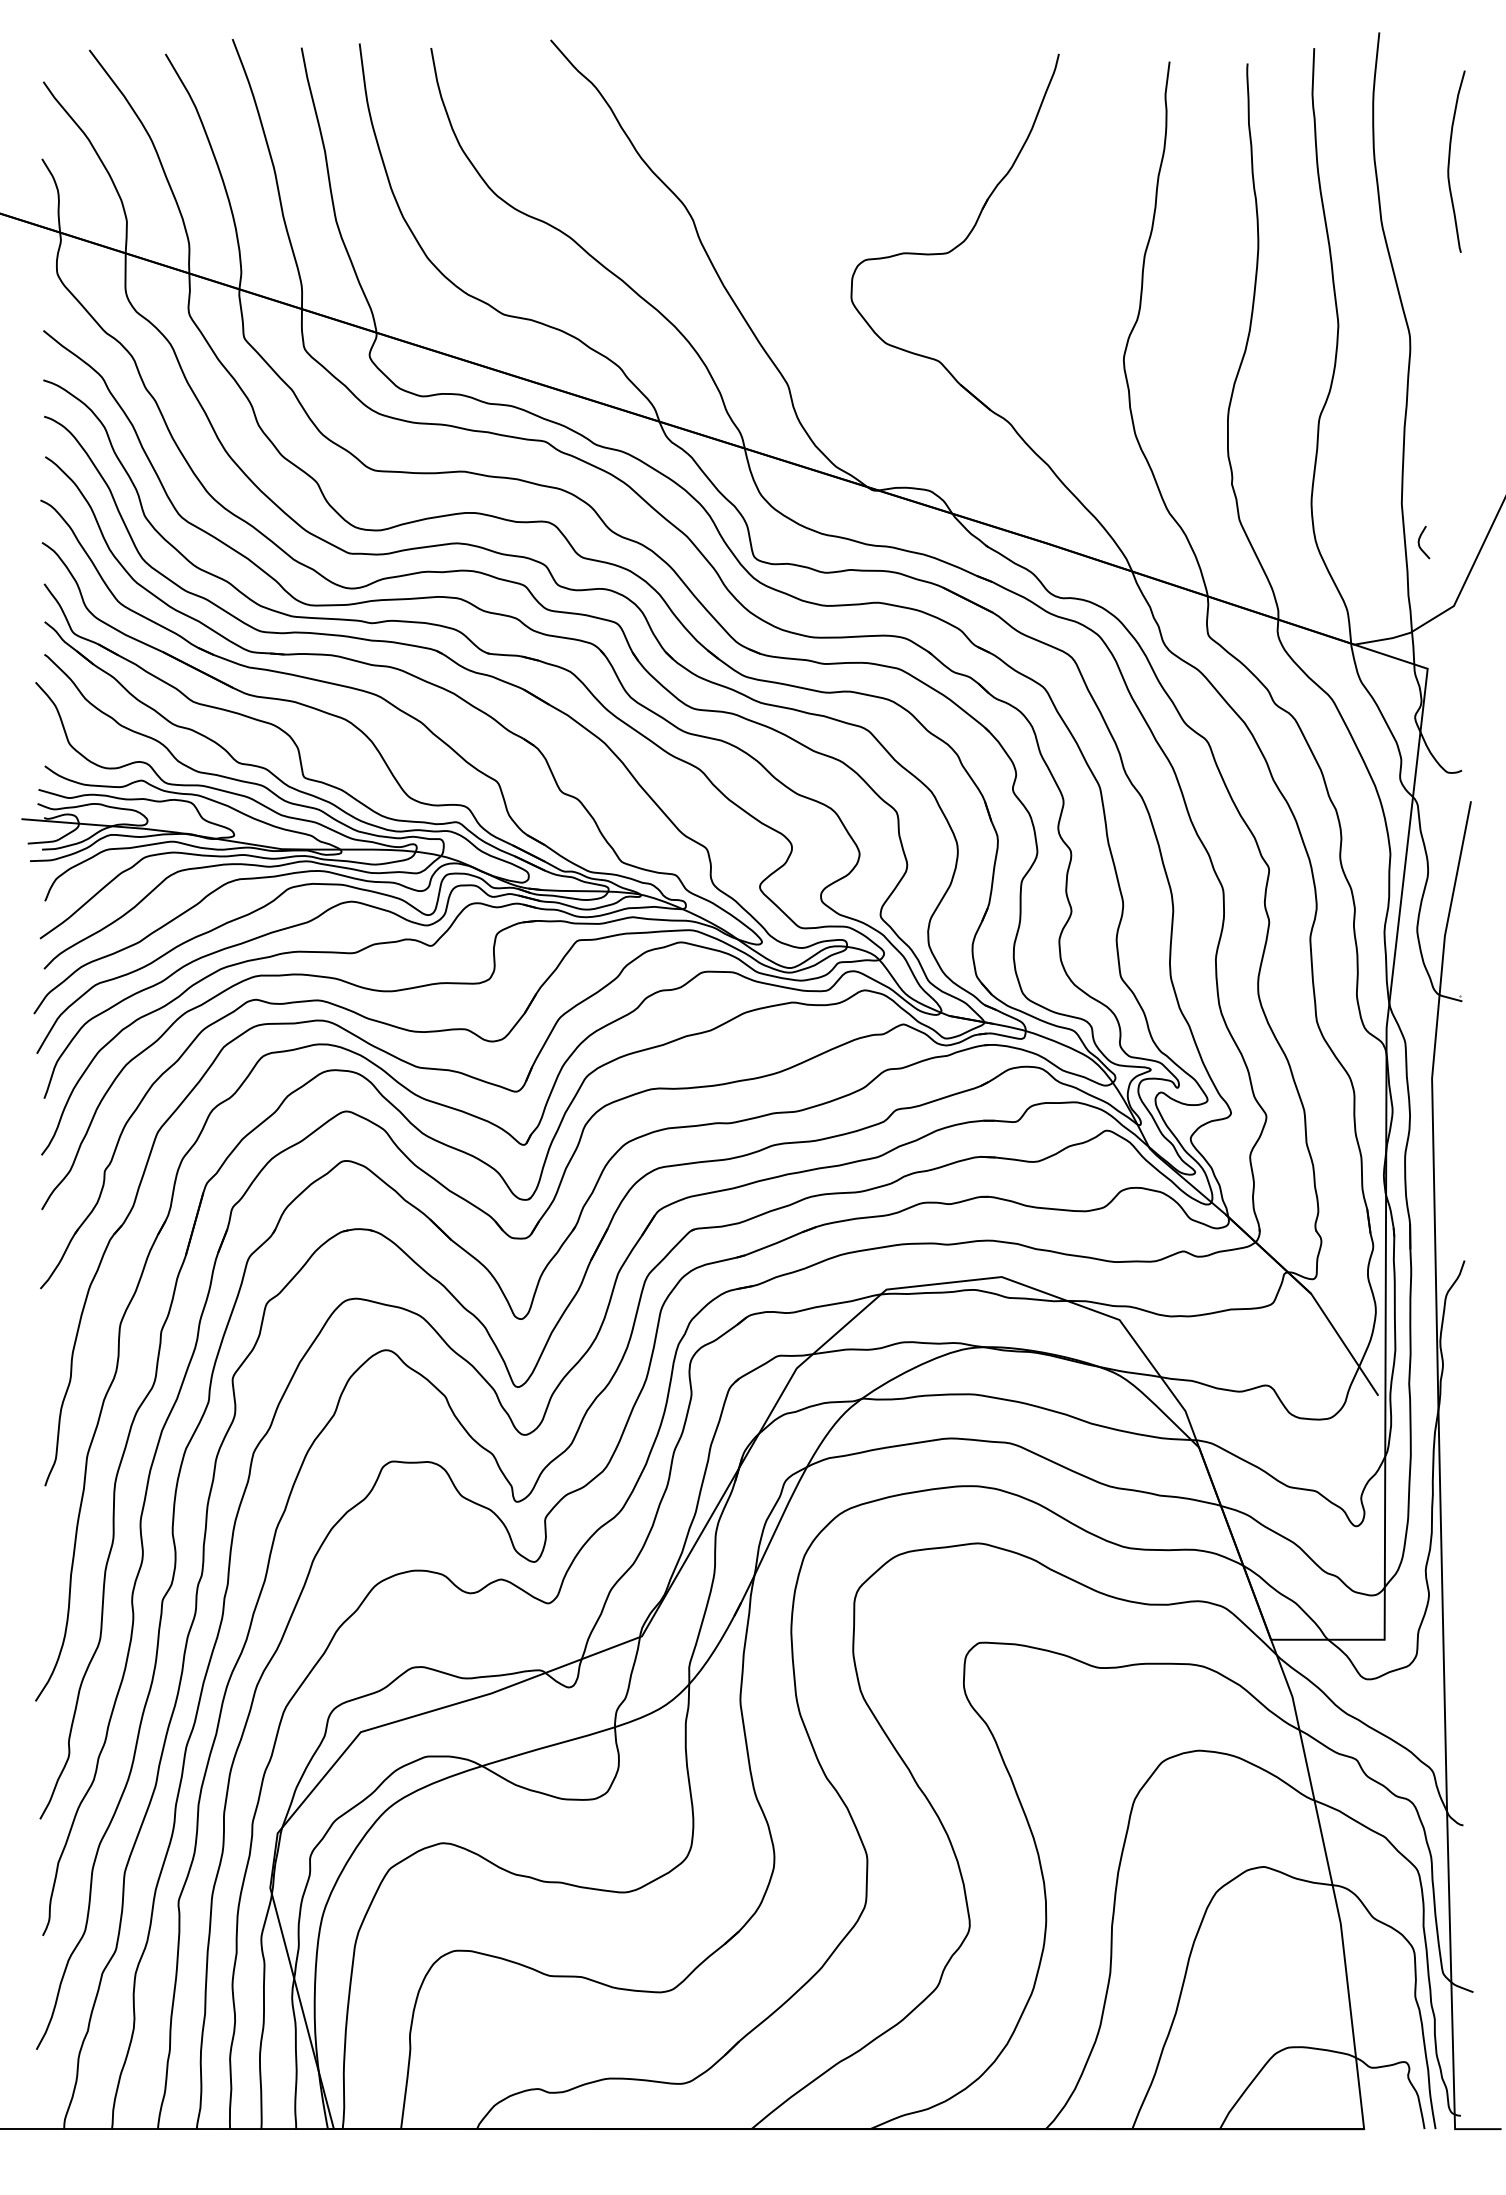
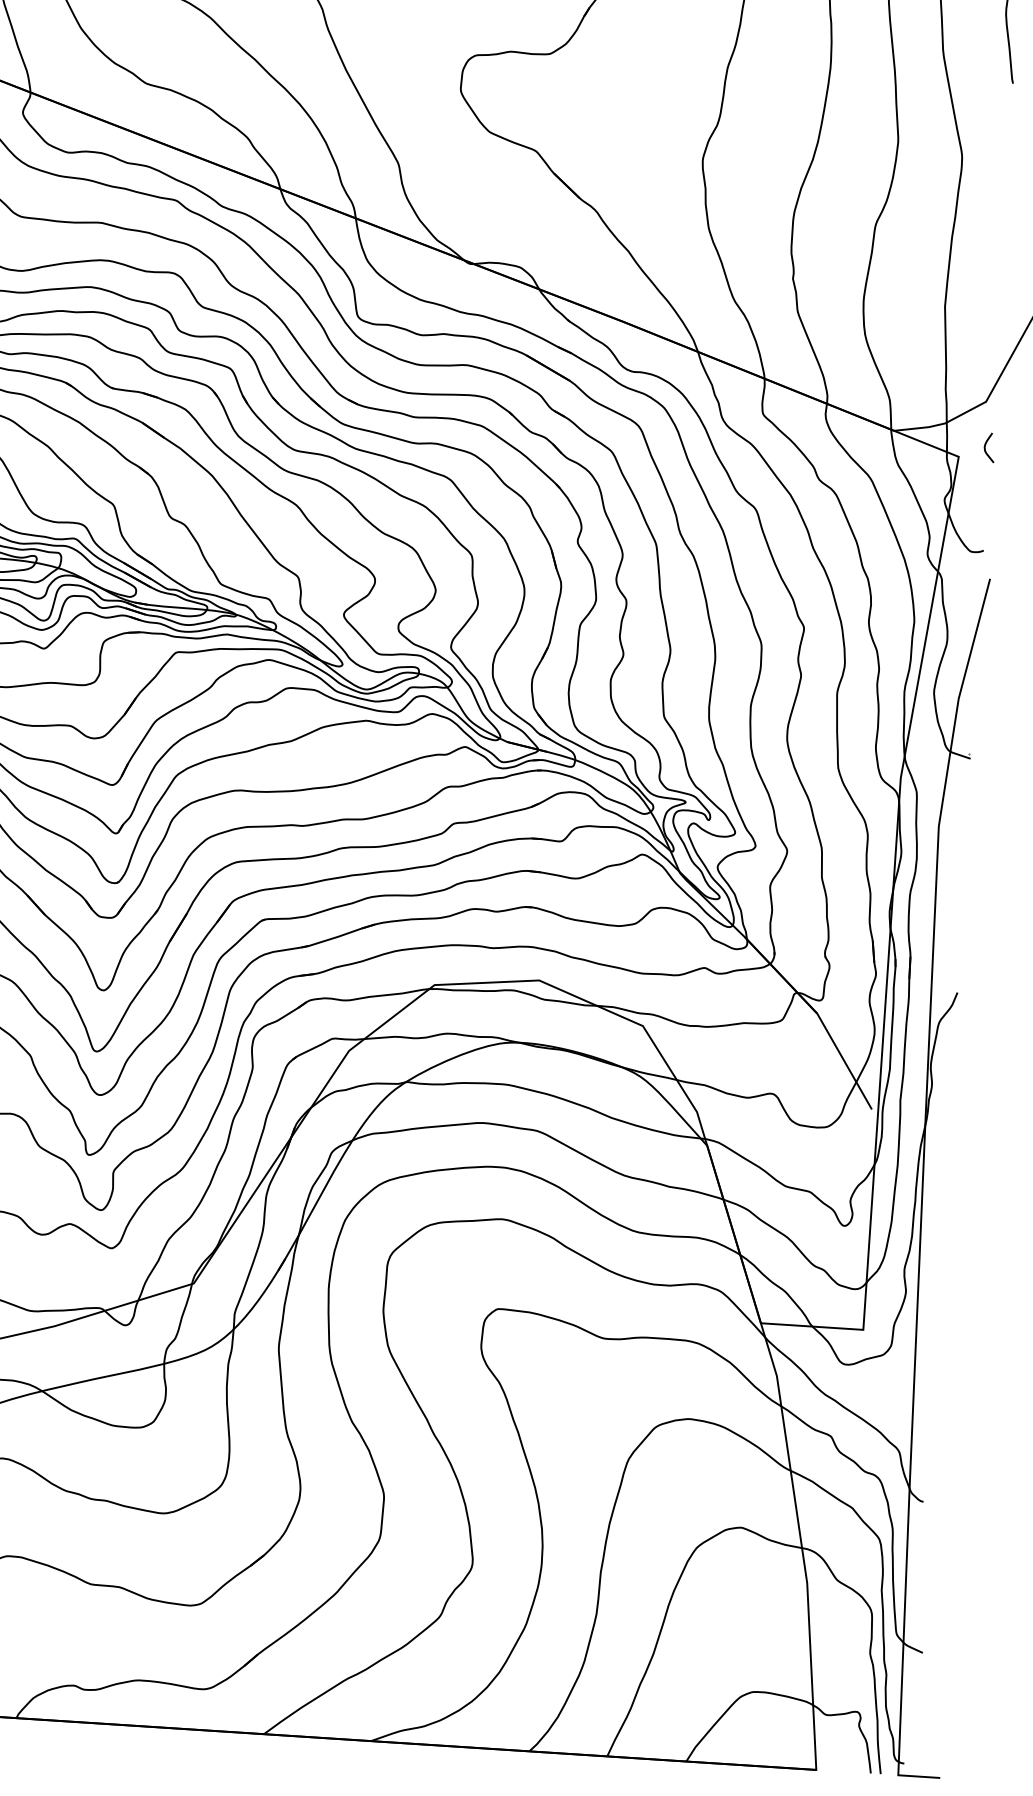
curve: (1419, 542) -> (985, 447), moved

